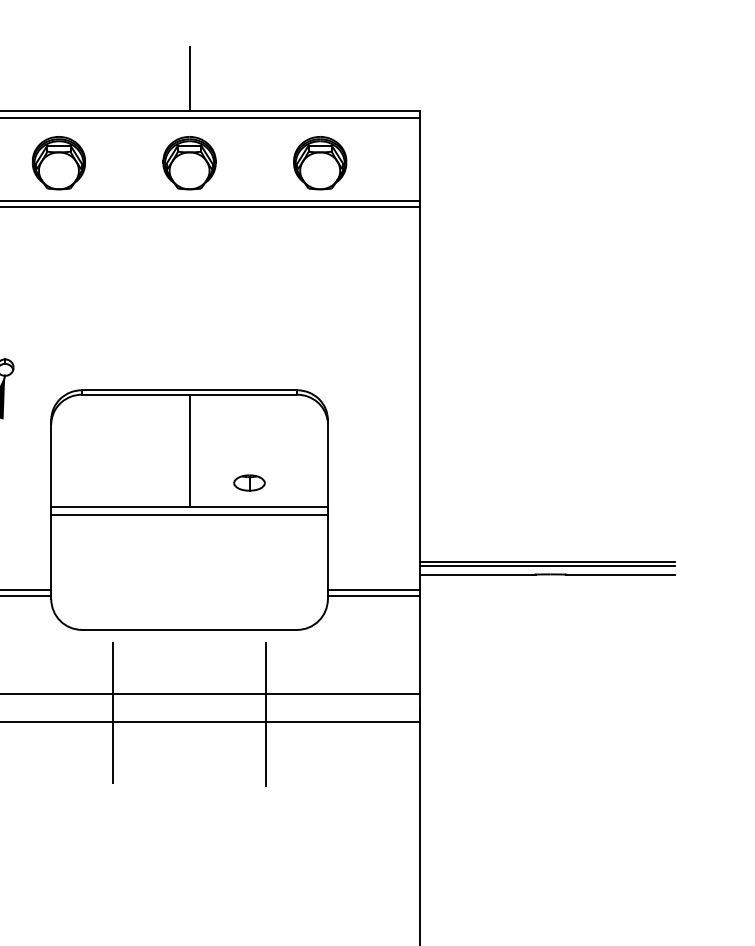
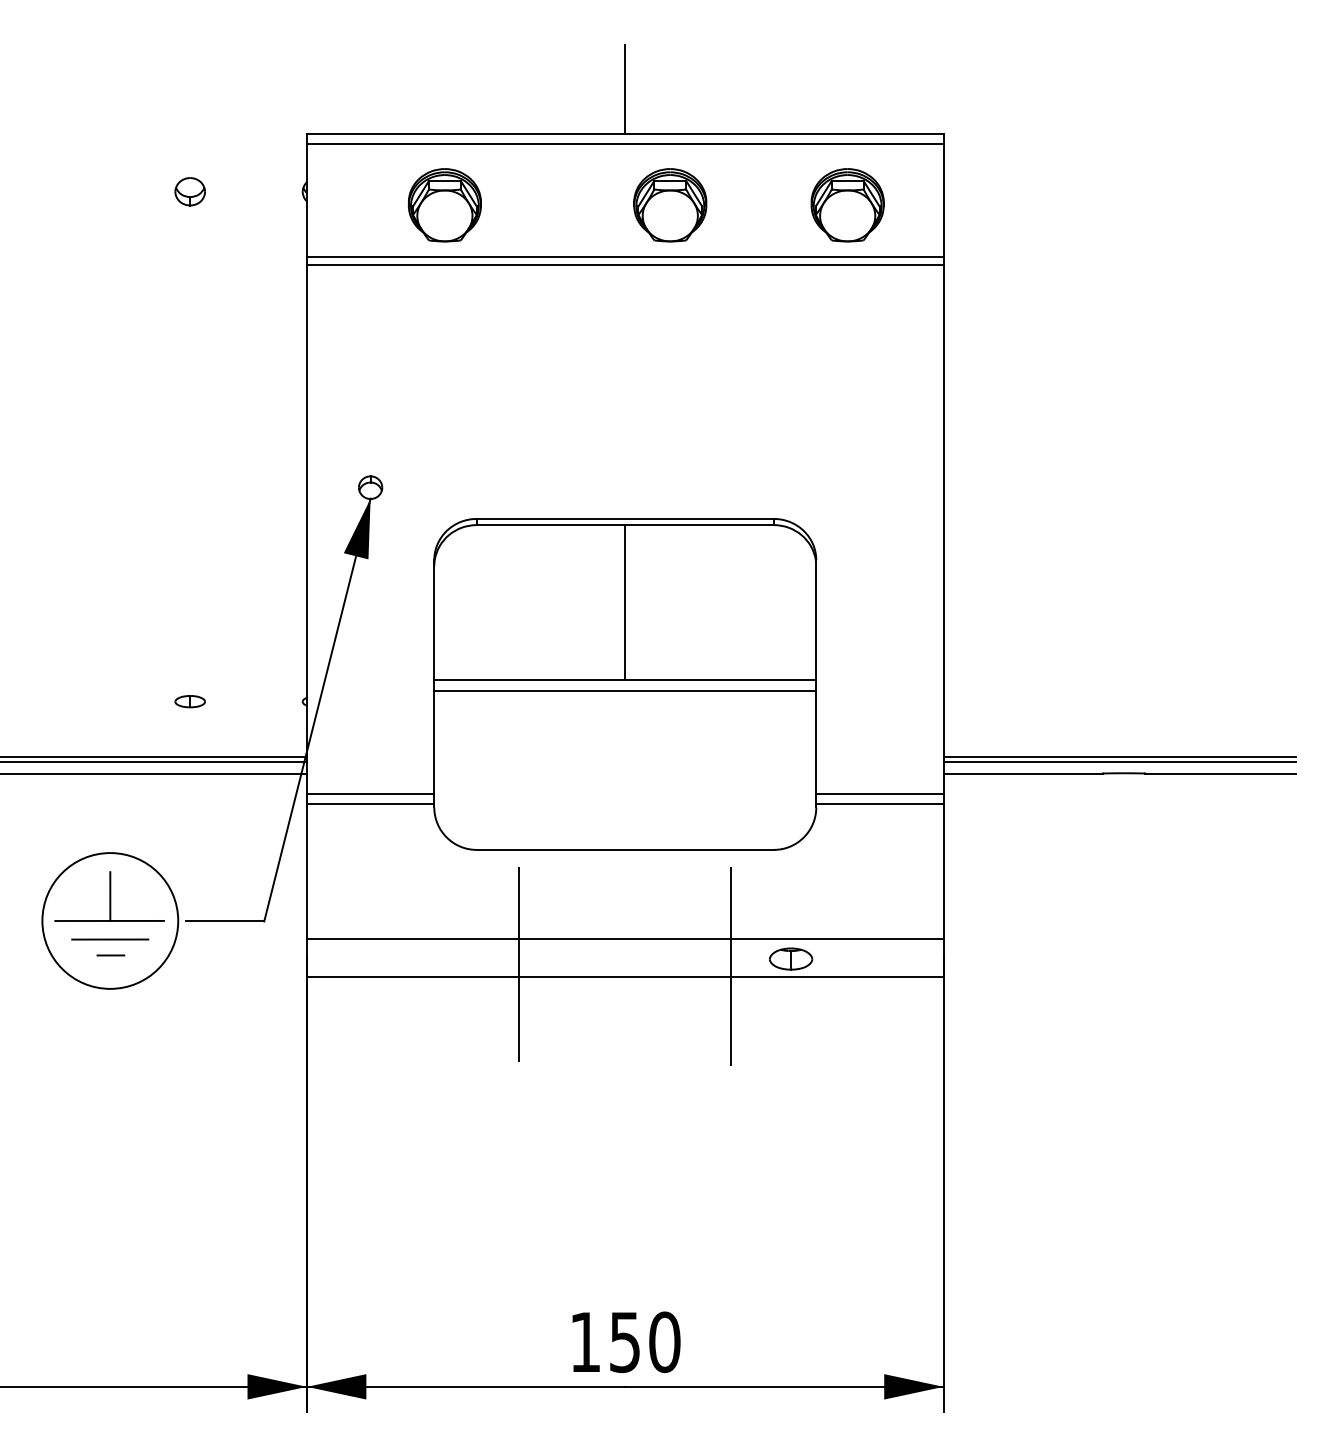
part: (189, 163) -> (670, 205), moved
part: (320, 163) -> (847, 205), moved
part: (249, 482) -> (791, 958), moved

